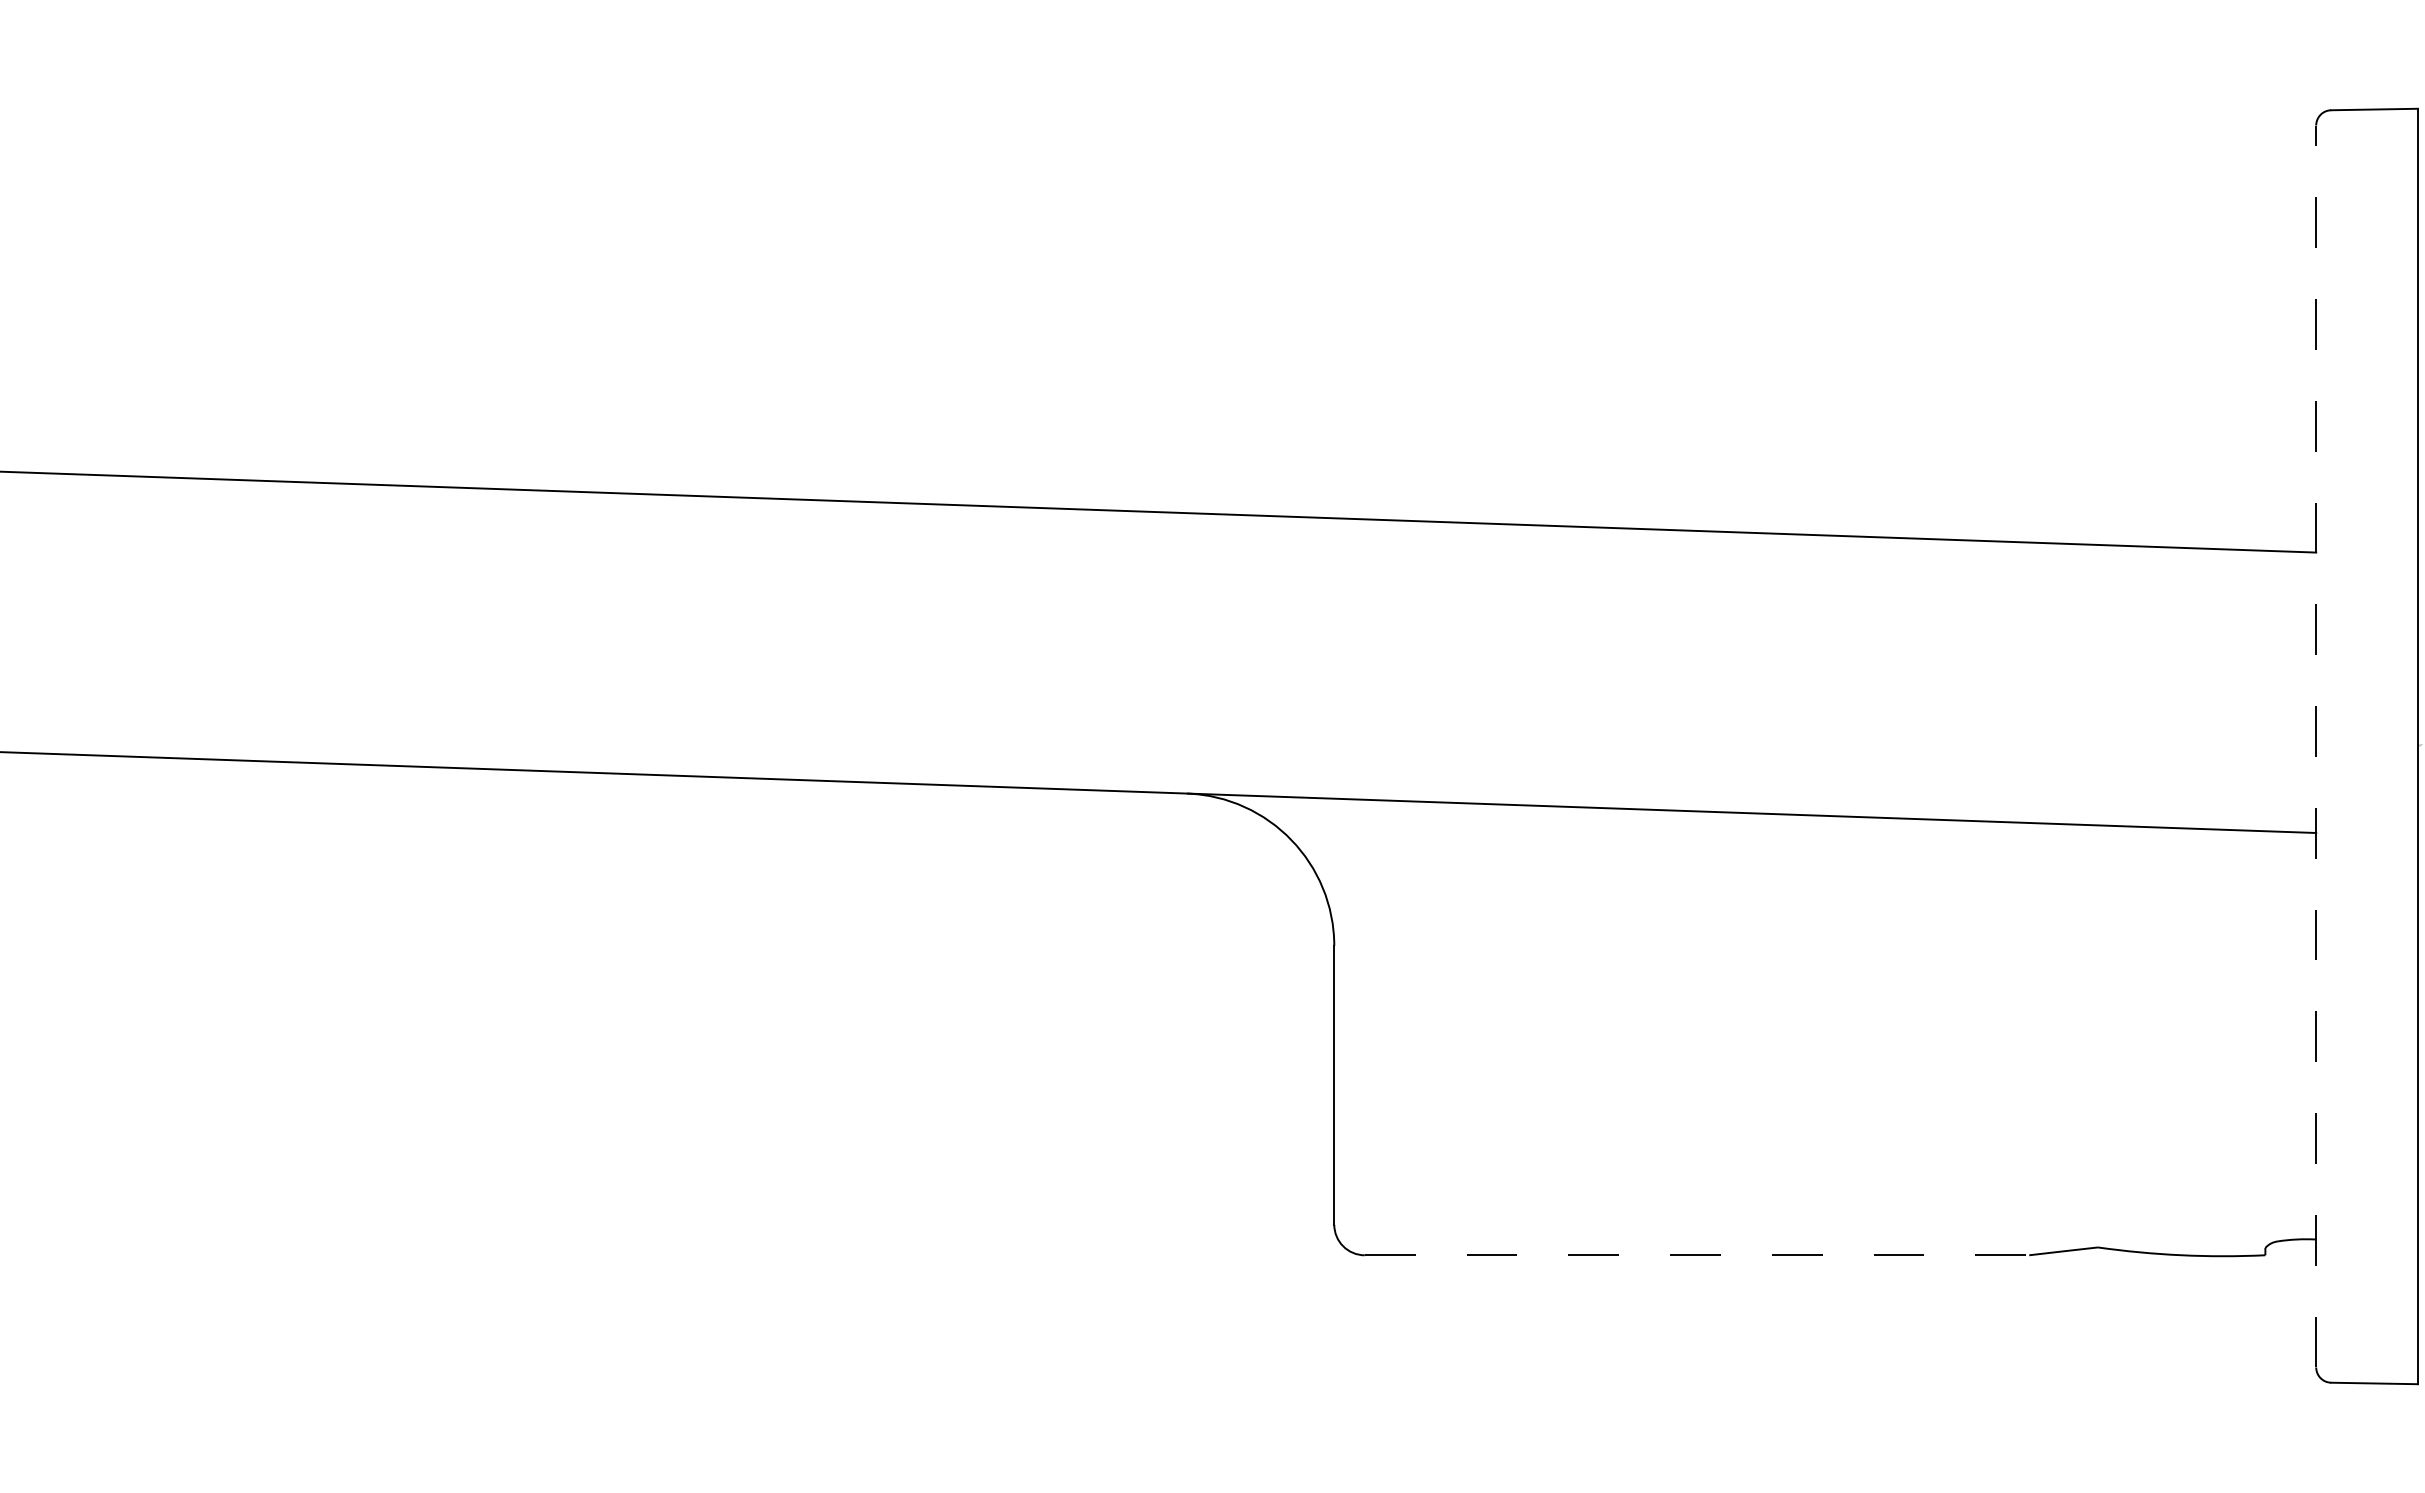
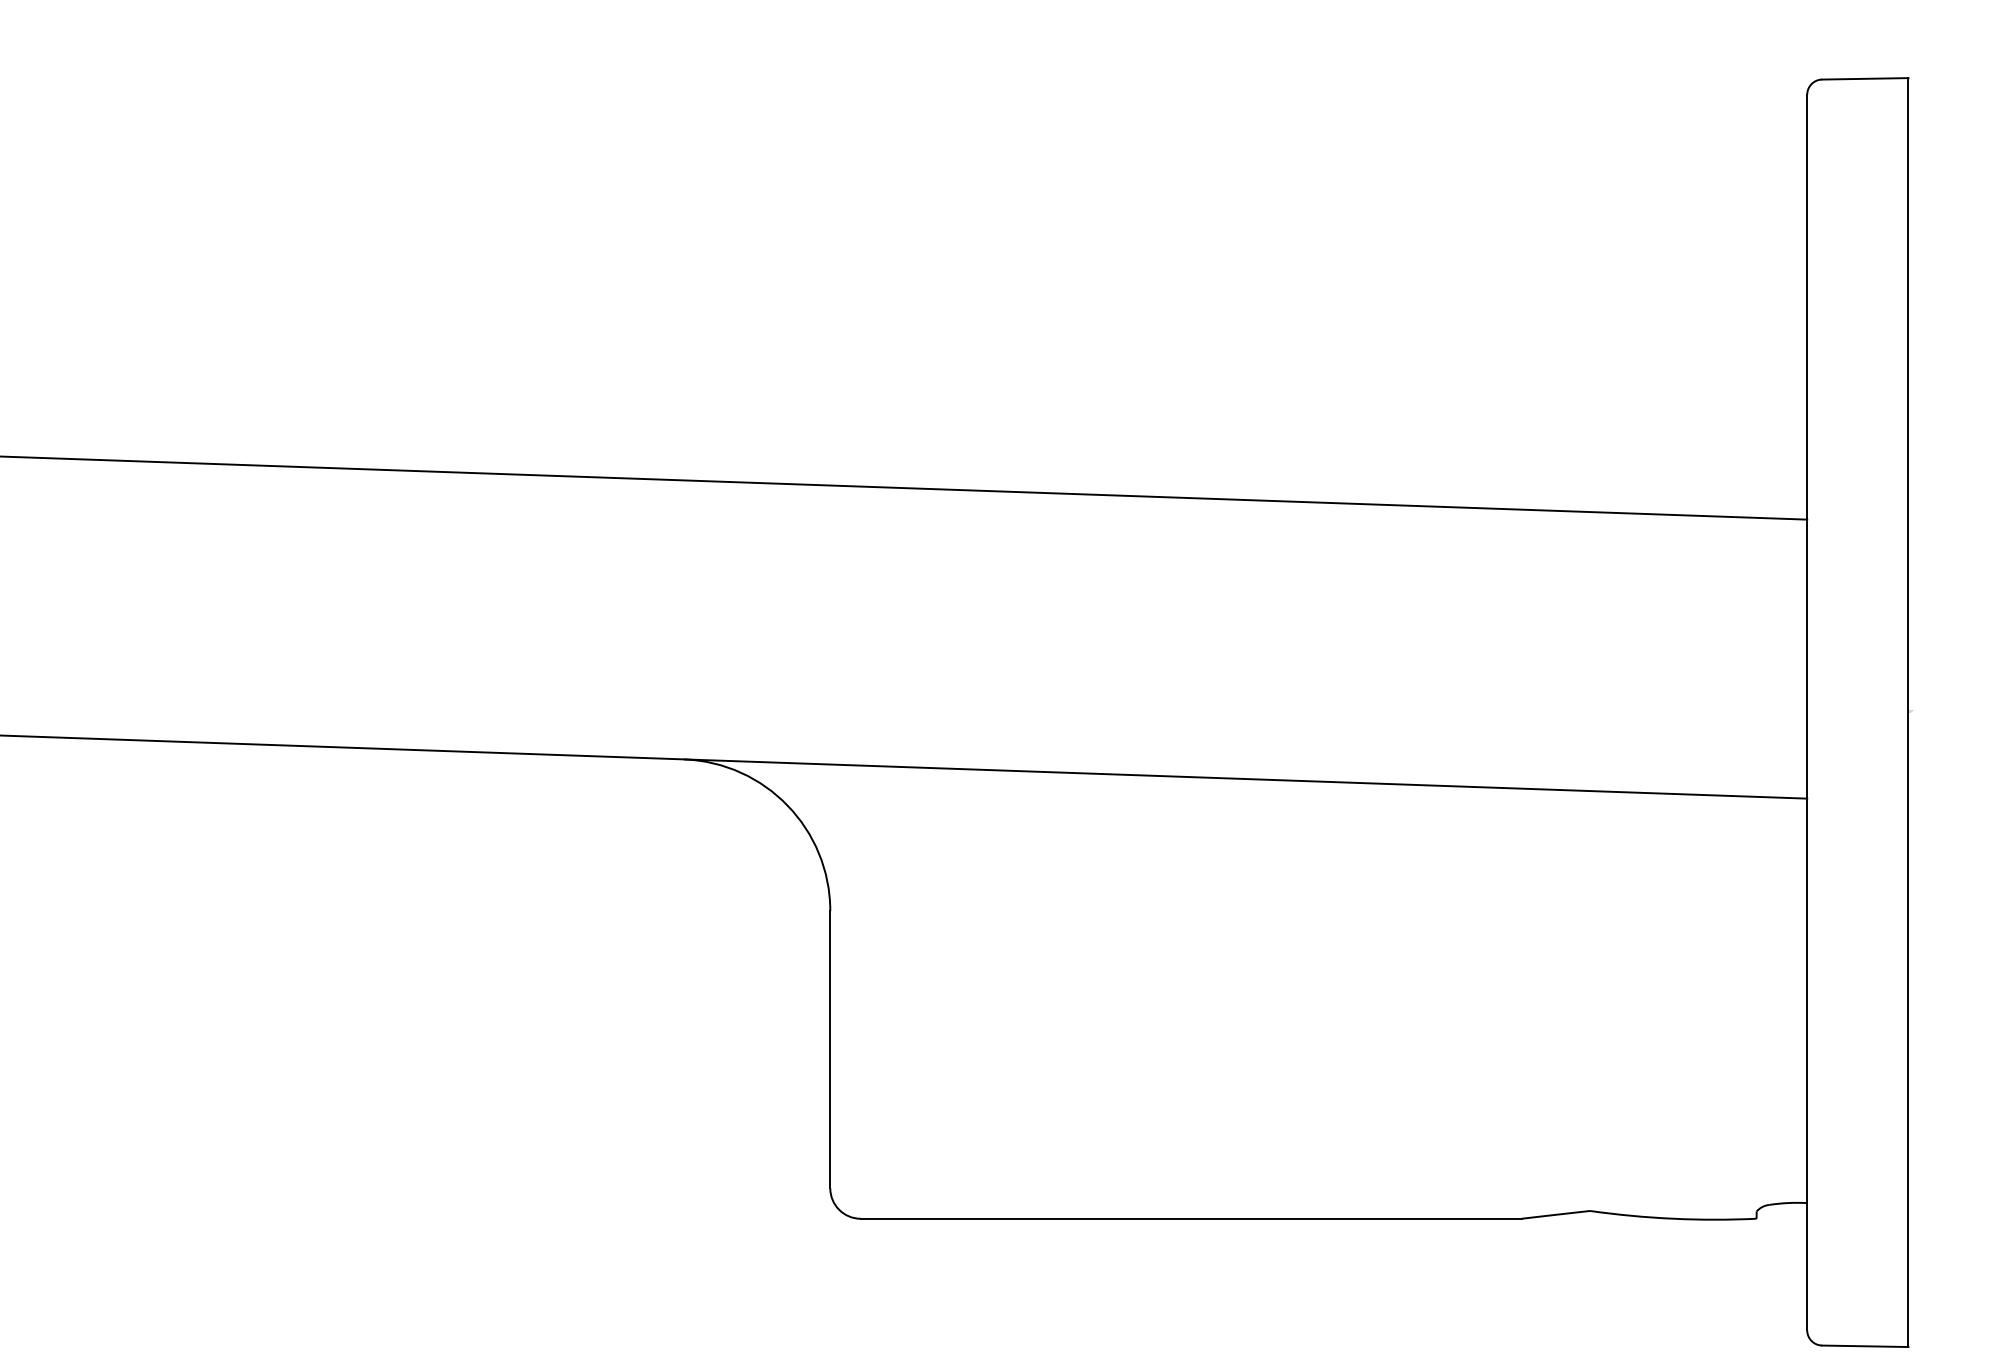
line: (2316, 746) -> (1807, 712), dashed -> solid
line: (1697, 1255) -> (1191, 1218), dashed -> solid

